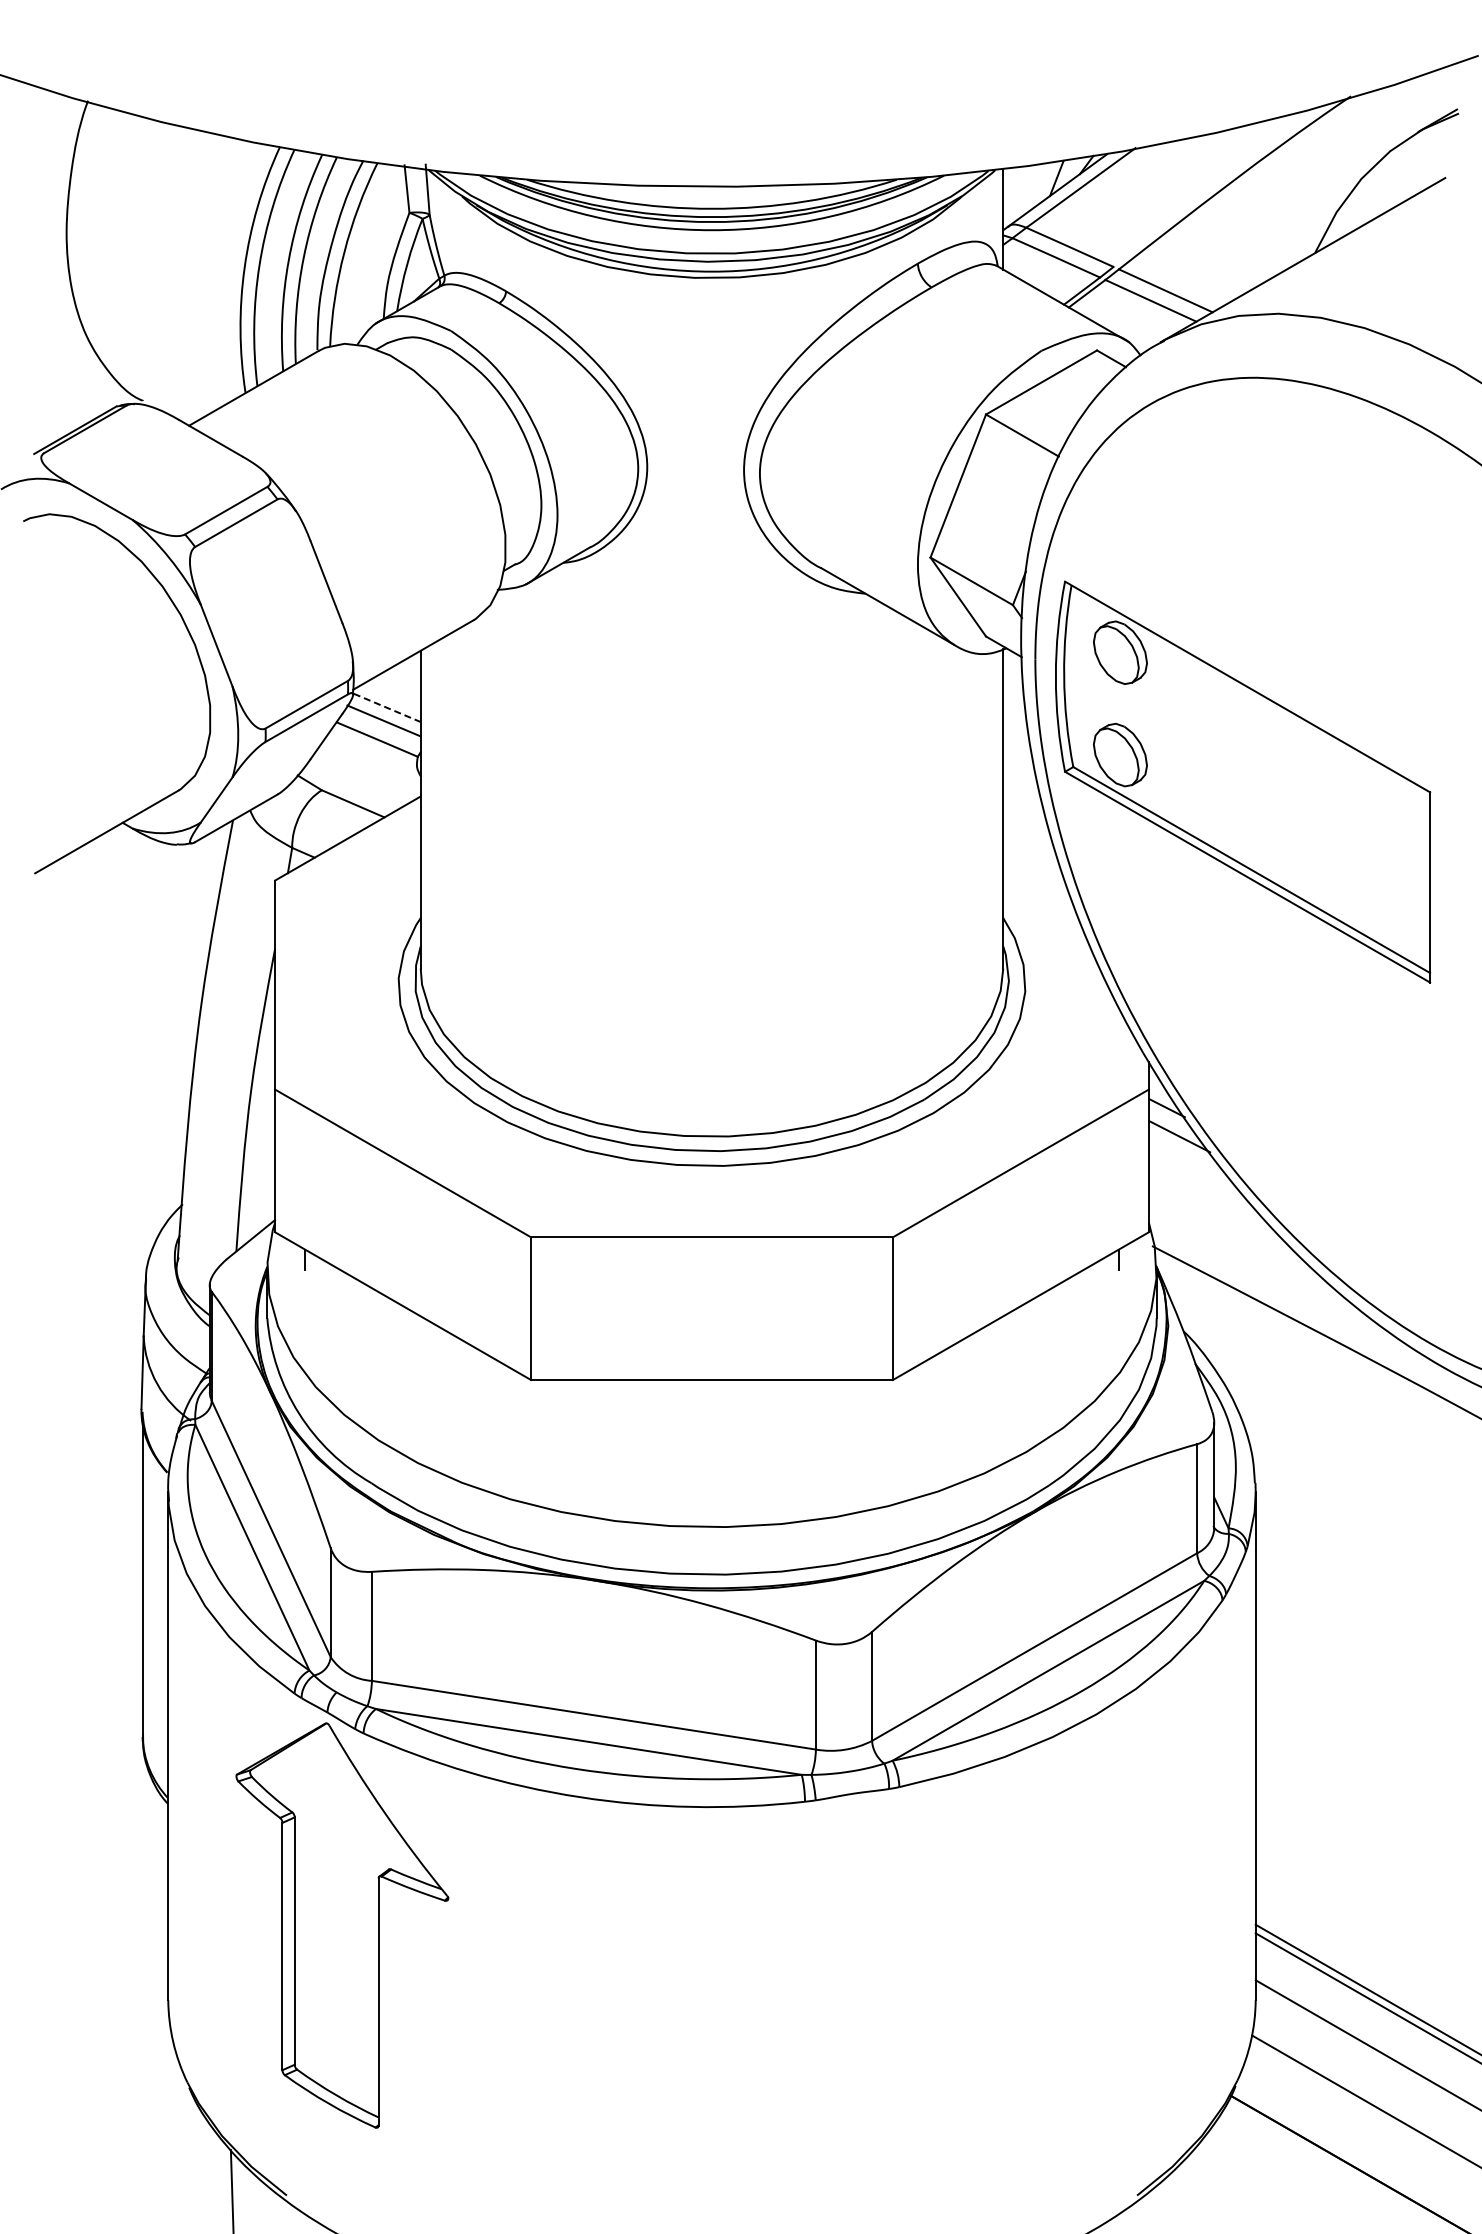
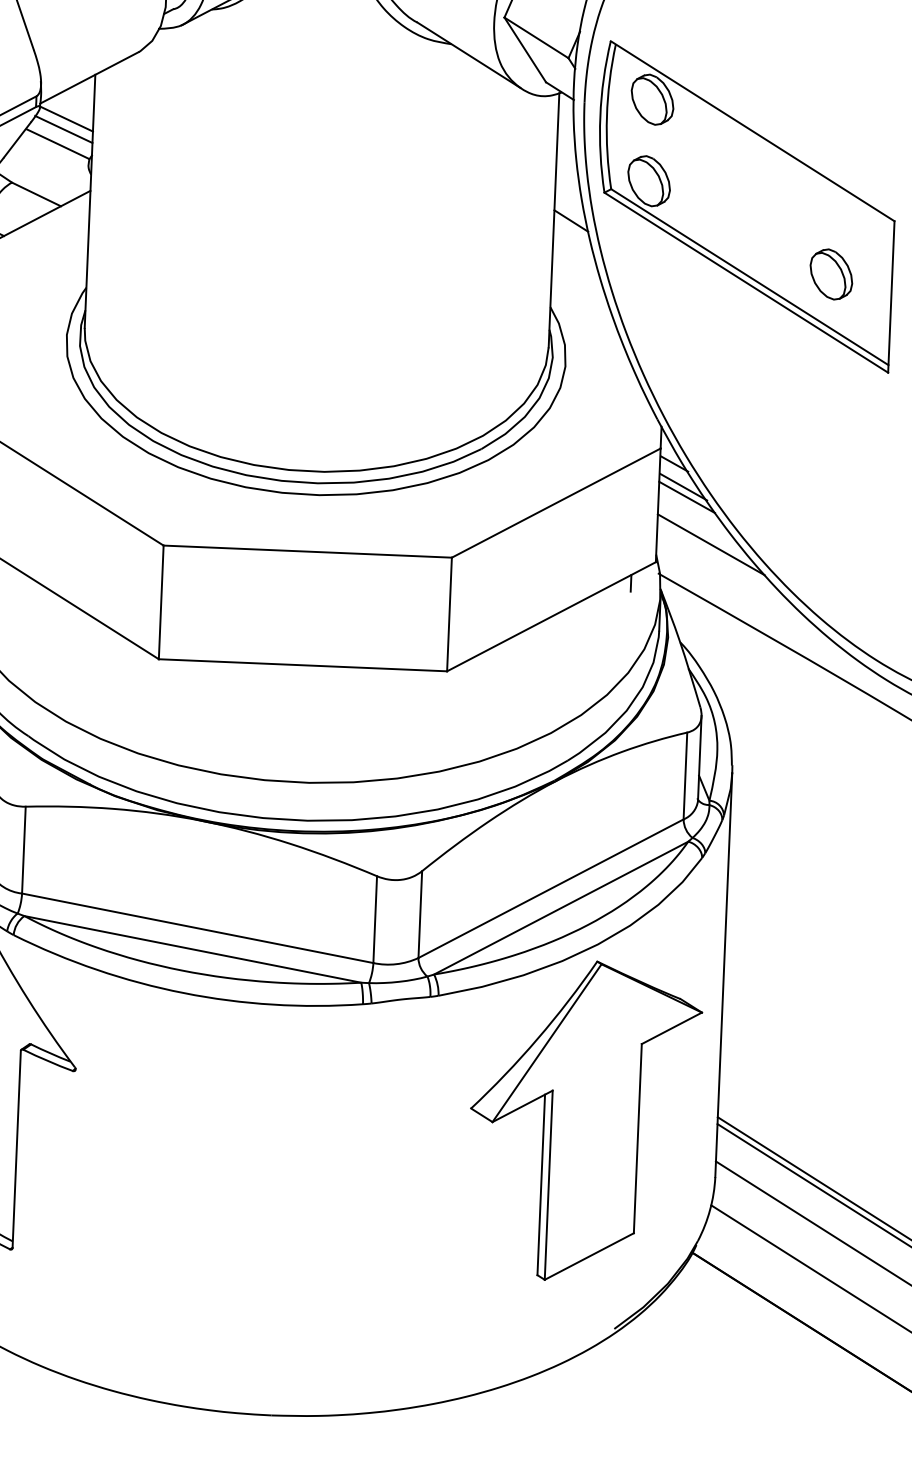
line: (387, 708) -> (66, 119), dashed -> solid
line: (1024, 808) -> (570, 220), added
part: (1353, 862) -> (831, 274), added
line: (1184, 1149) -> (686, 497), added
line: (1217, 1207) -> (711, 544), added
part: (1088, 1936) -> (584, 1121), added

